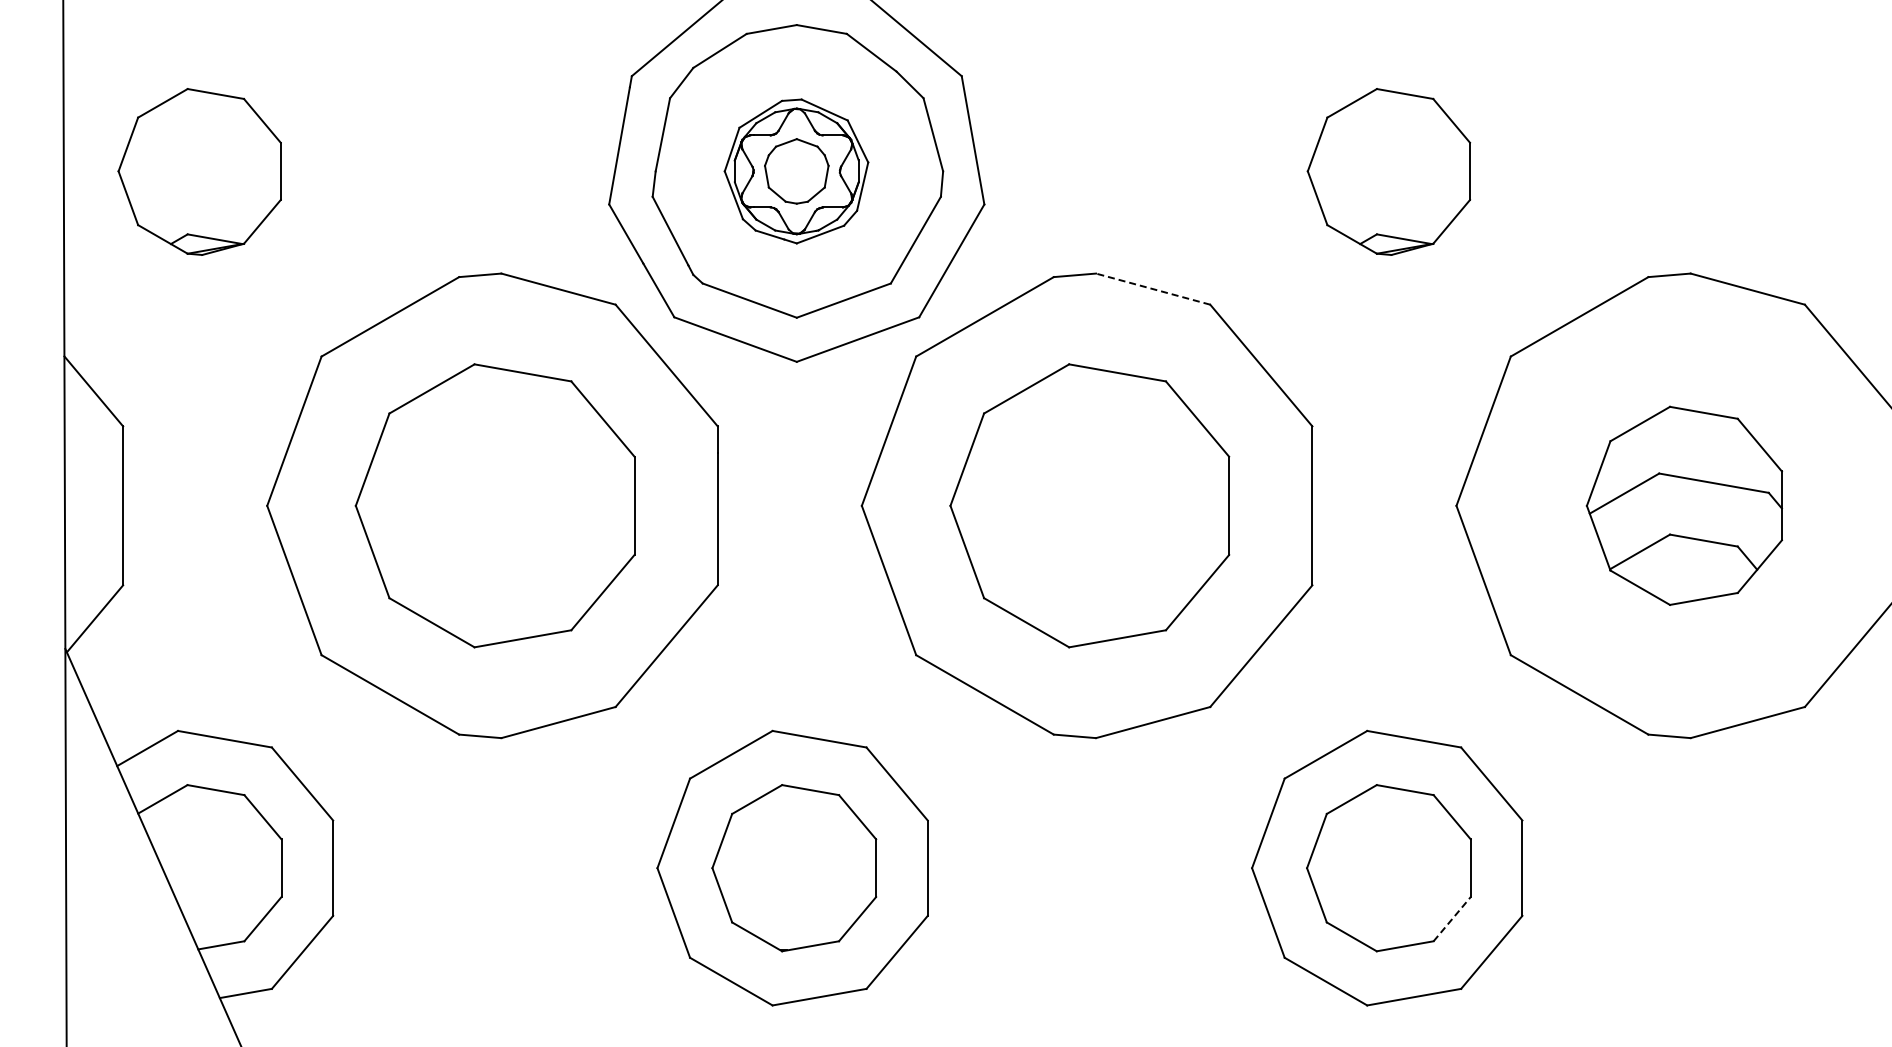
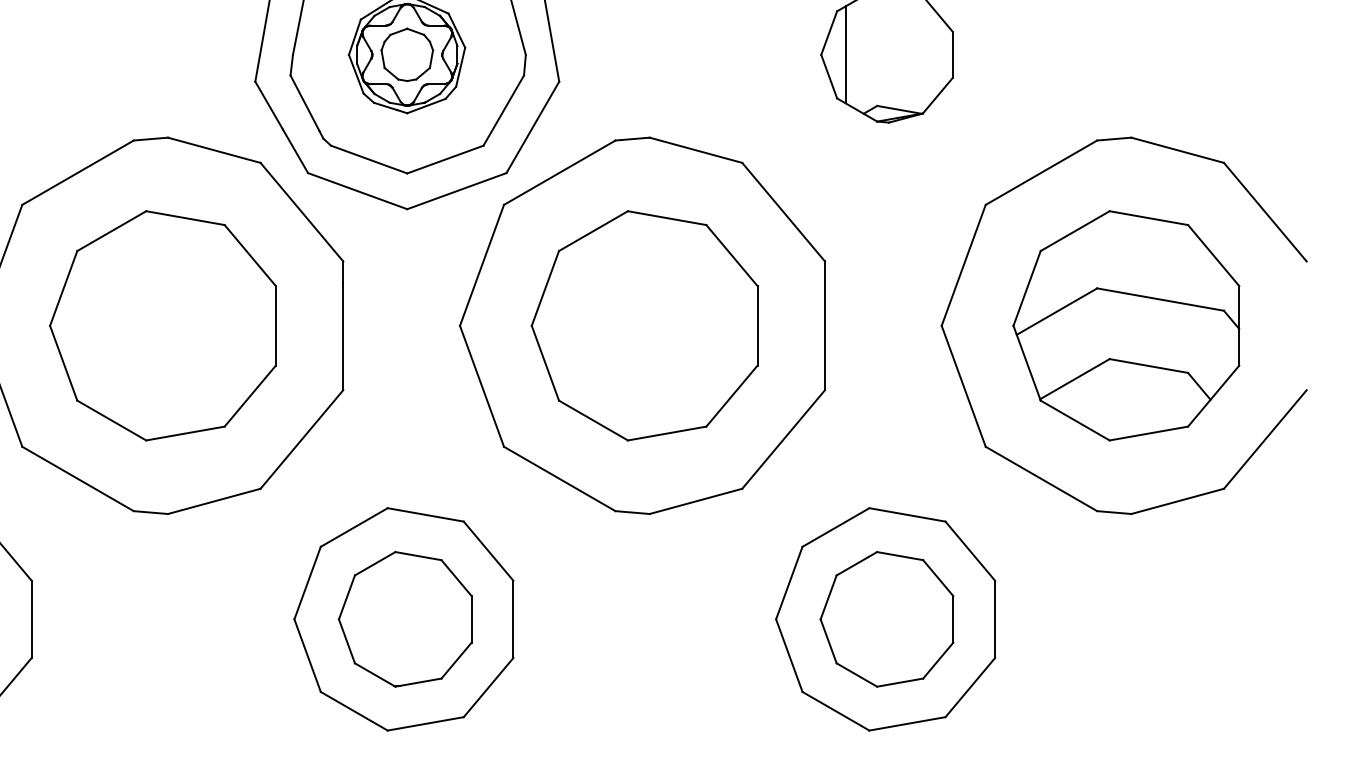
line: (1337, 171) -> (845, 54), added
line: (1152, 289) -> (695, 150), dashed -> solid
part: (1684, 505) -> (1126, 325), size x1.43
line: (1452, 919) -> (938, 660), dashed -> solid

